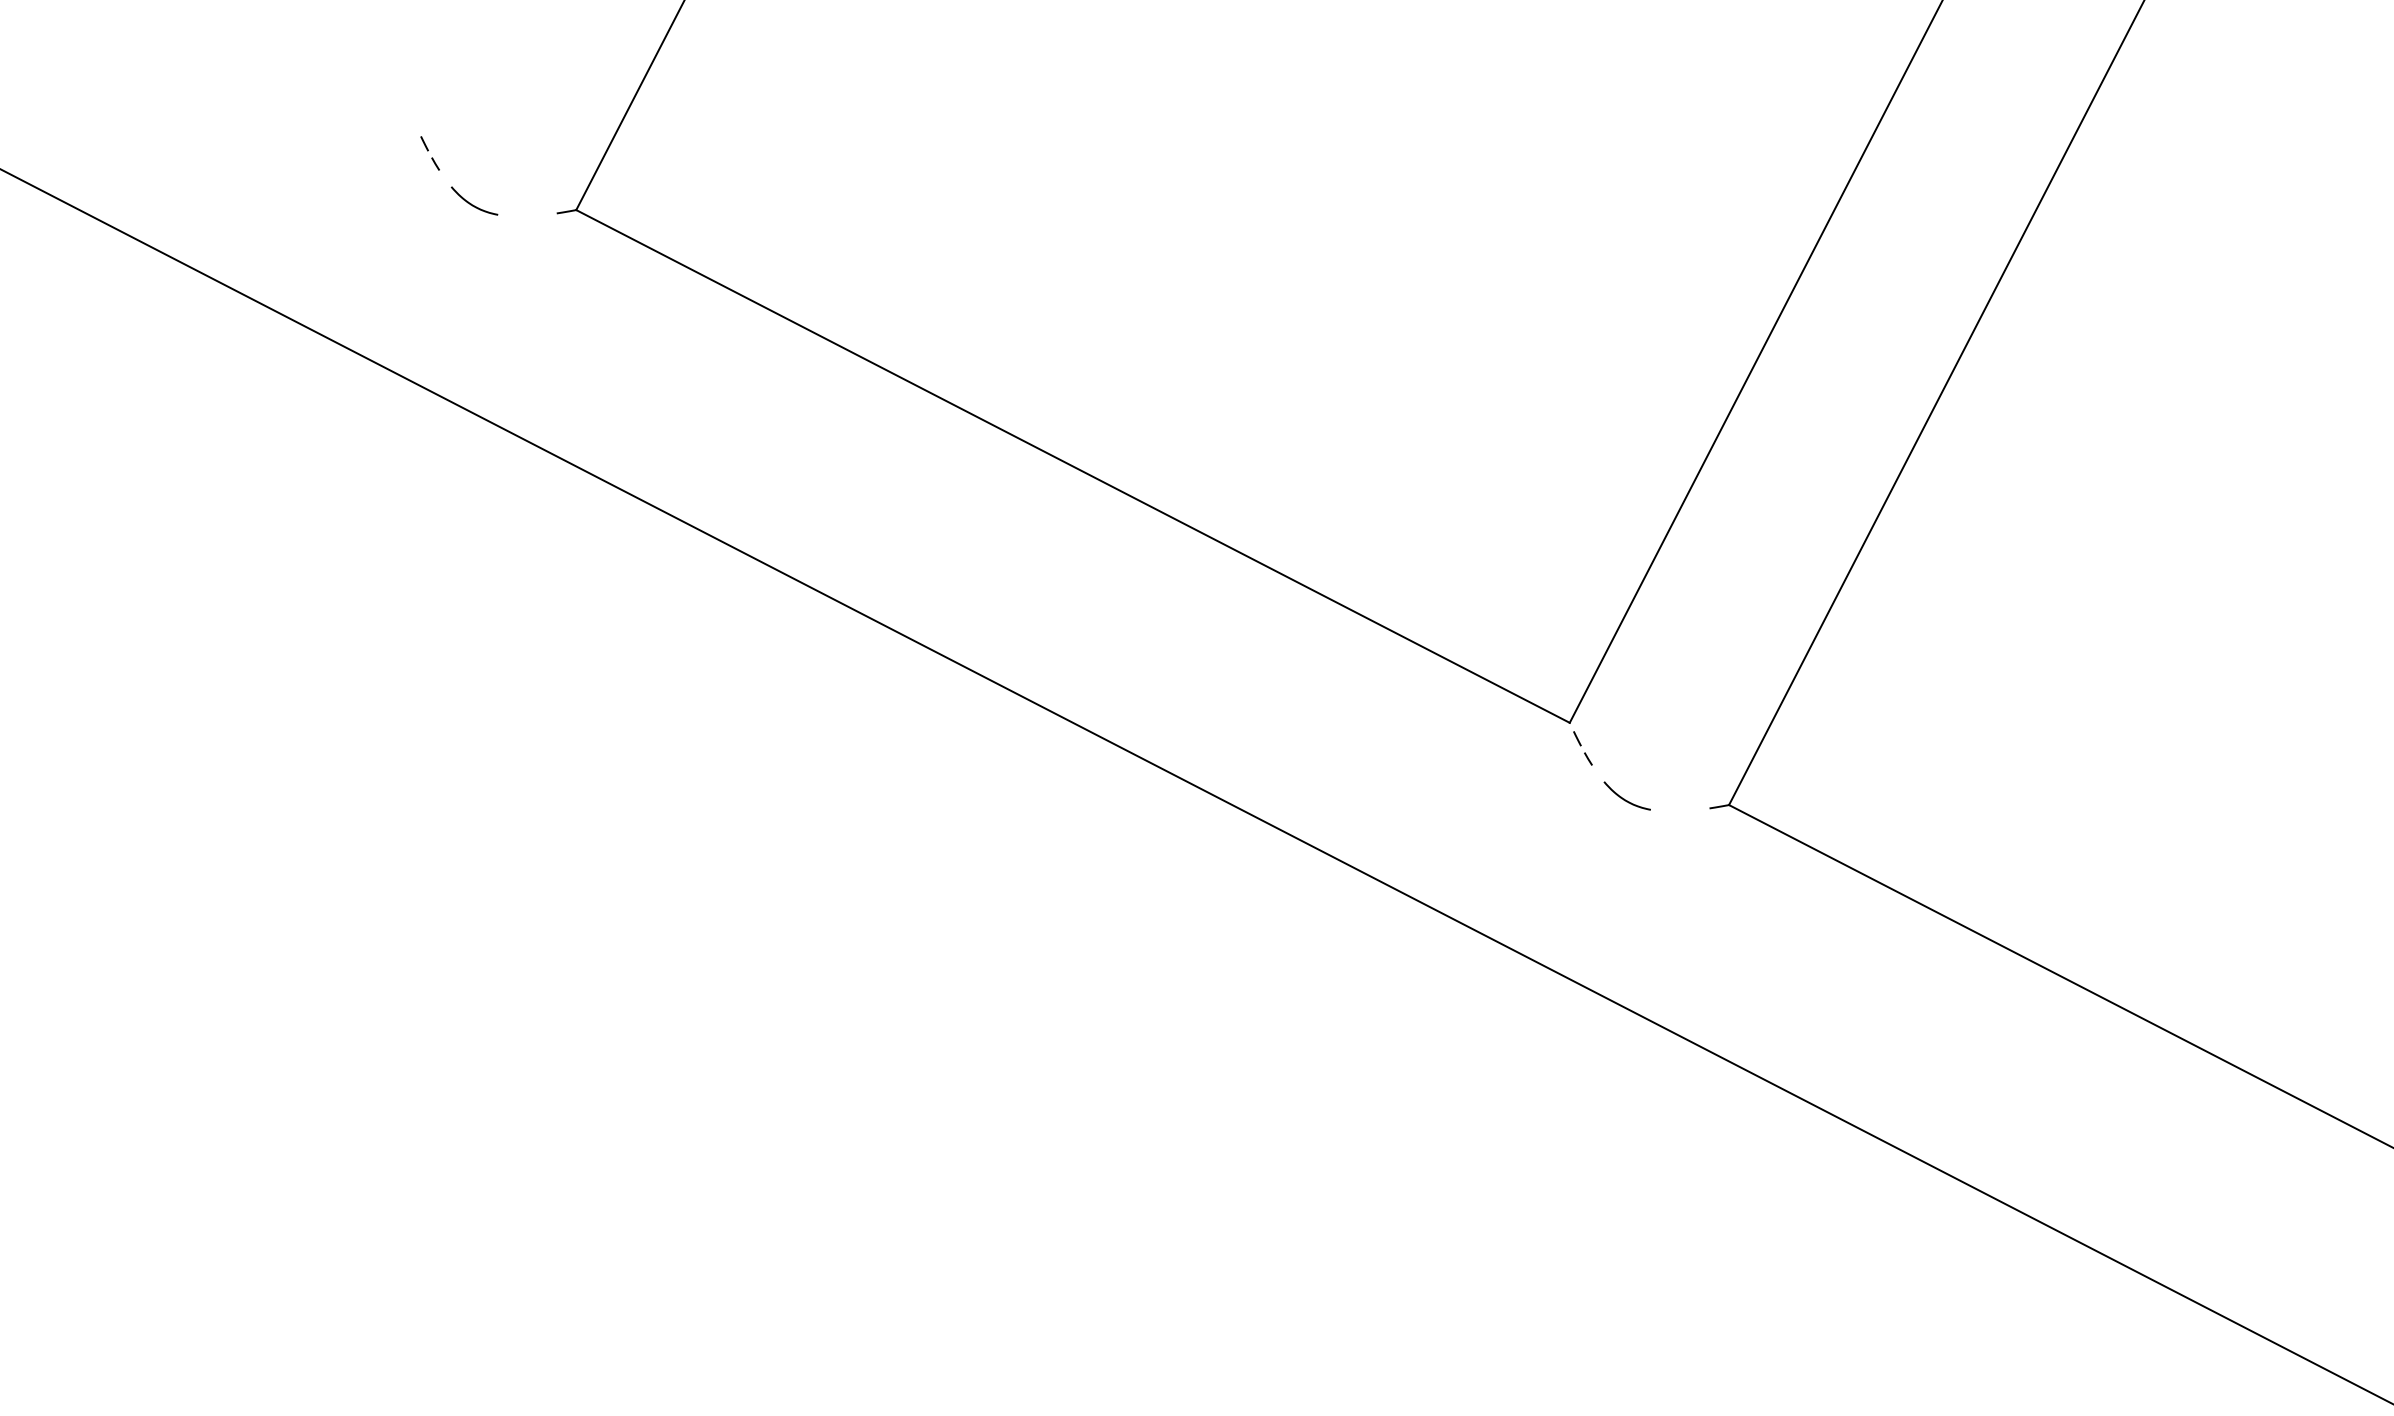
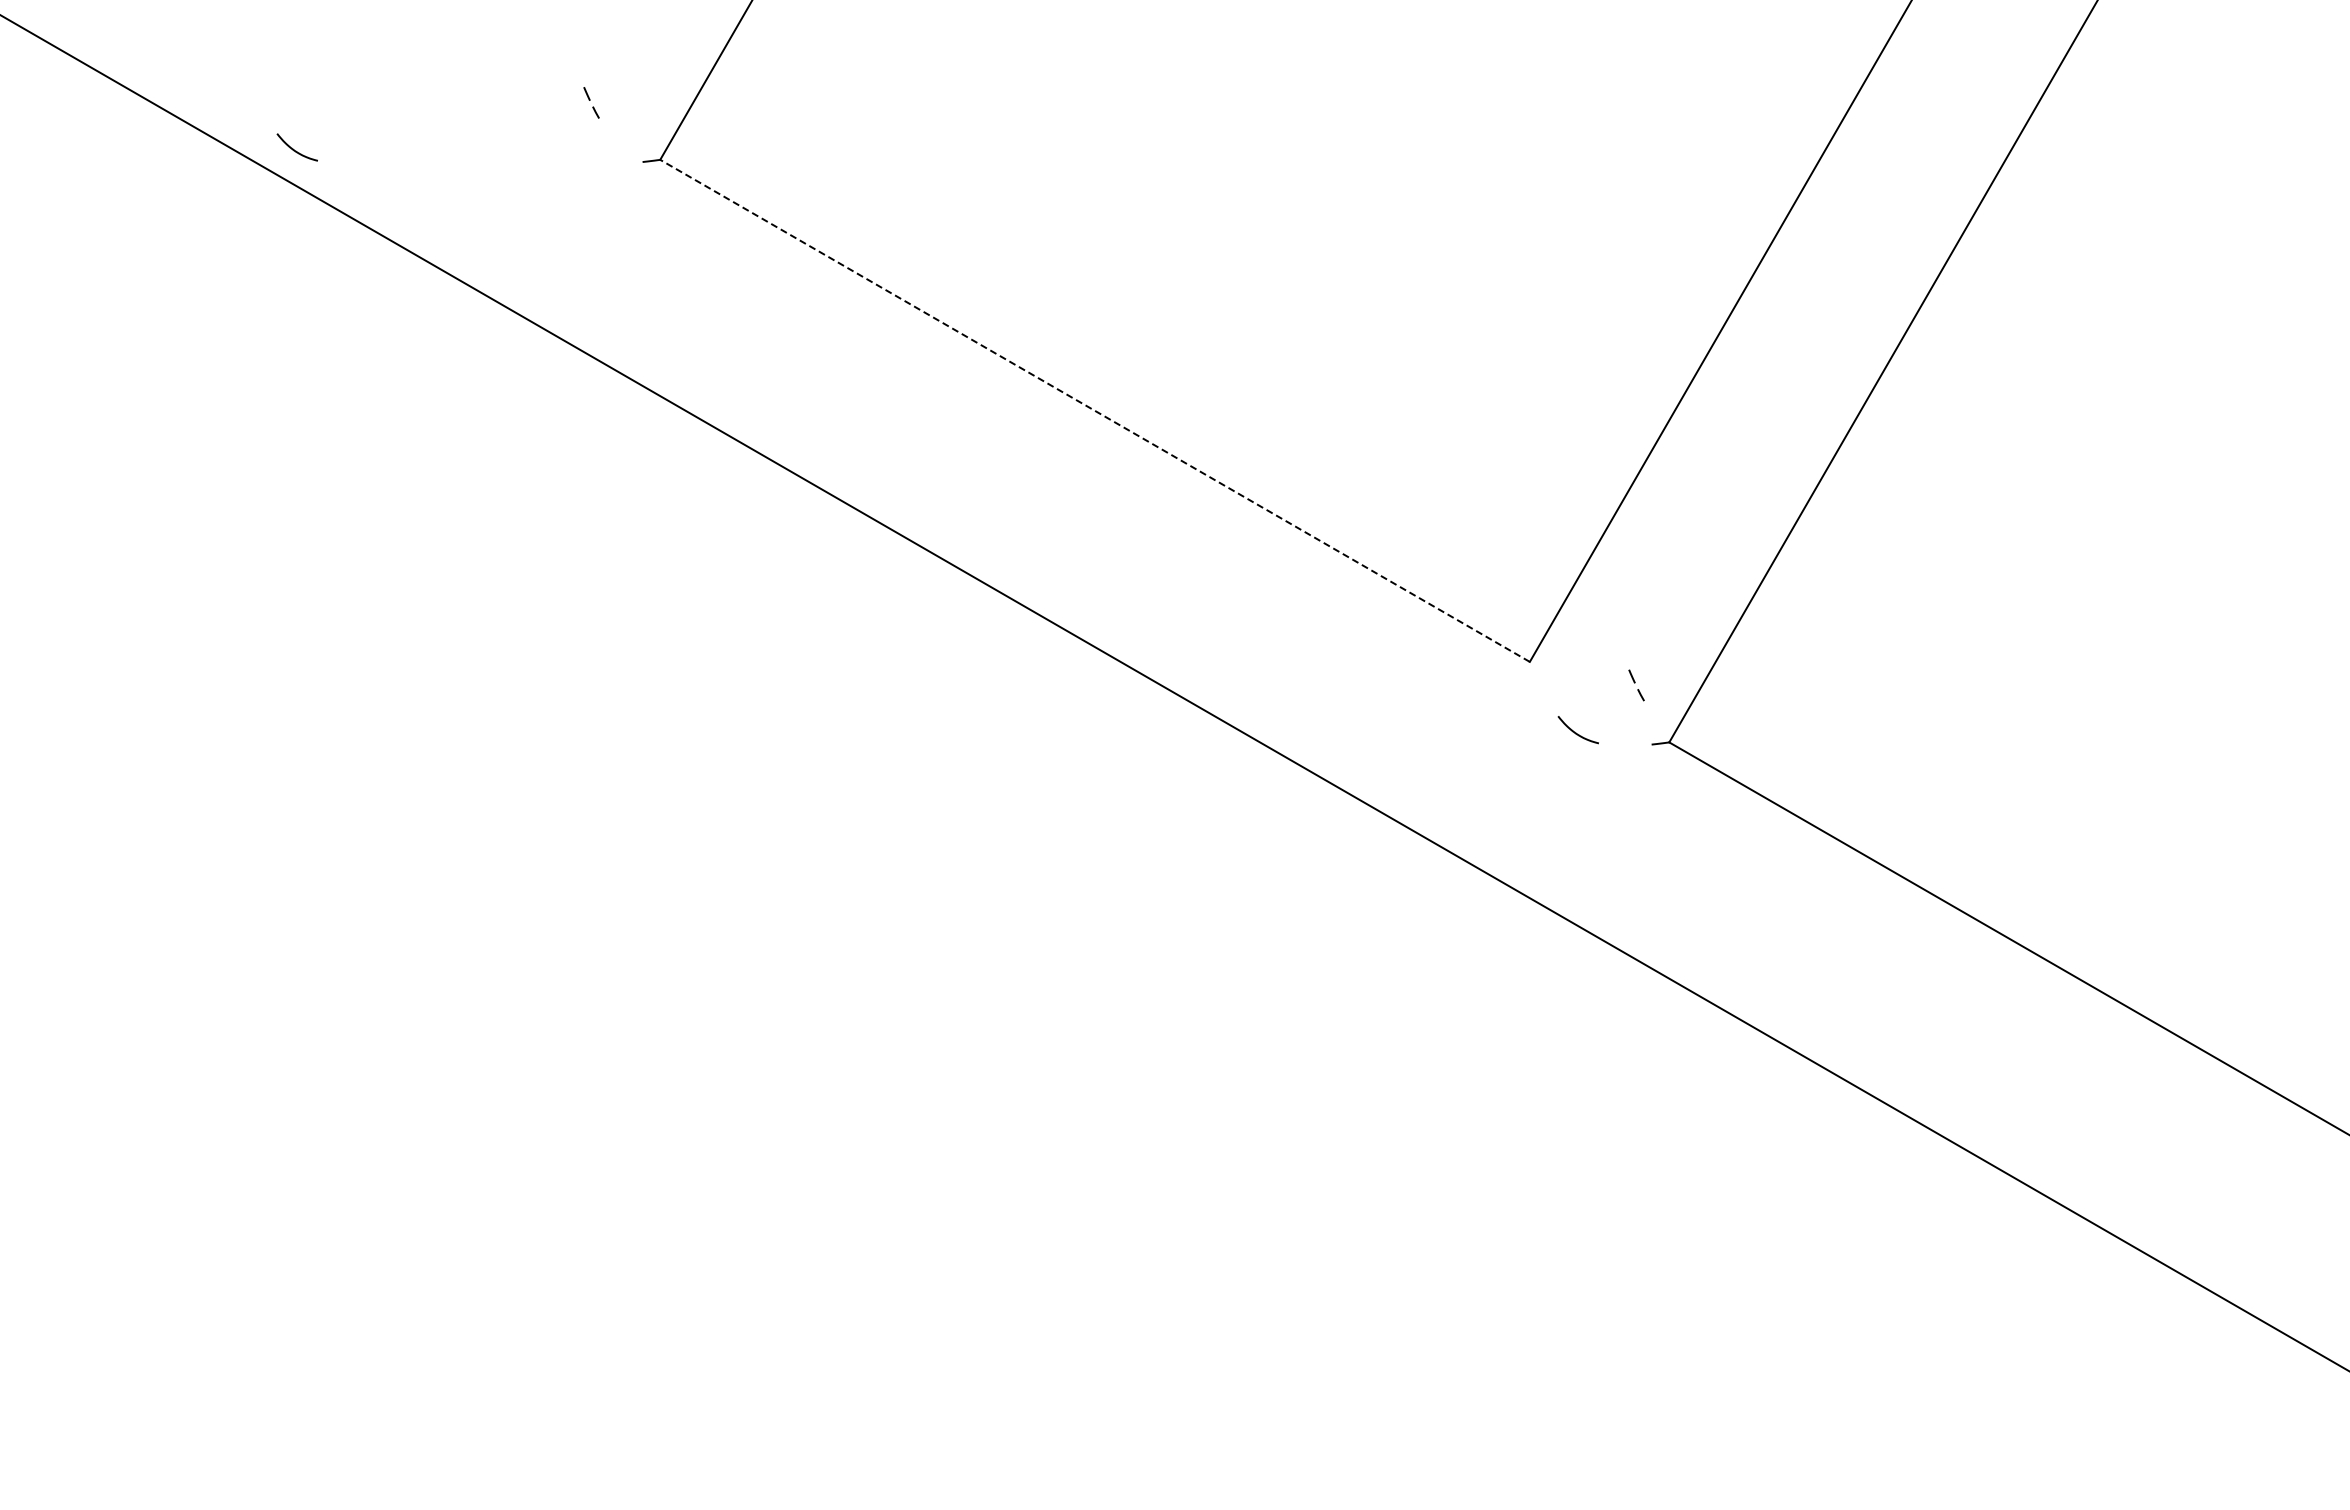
part: (430, 153) -> (591, 102), moved
curve: (471, 203) -> (294, 149), moved
line: (1072, 466) -> (1094, 410), solid -> dashed
part: (1582, 748) -> (1636, 685), moved

